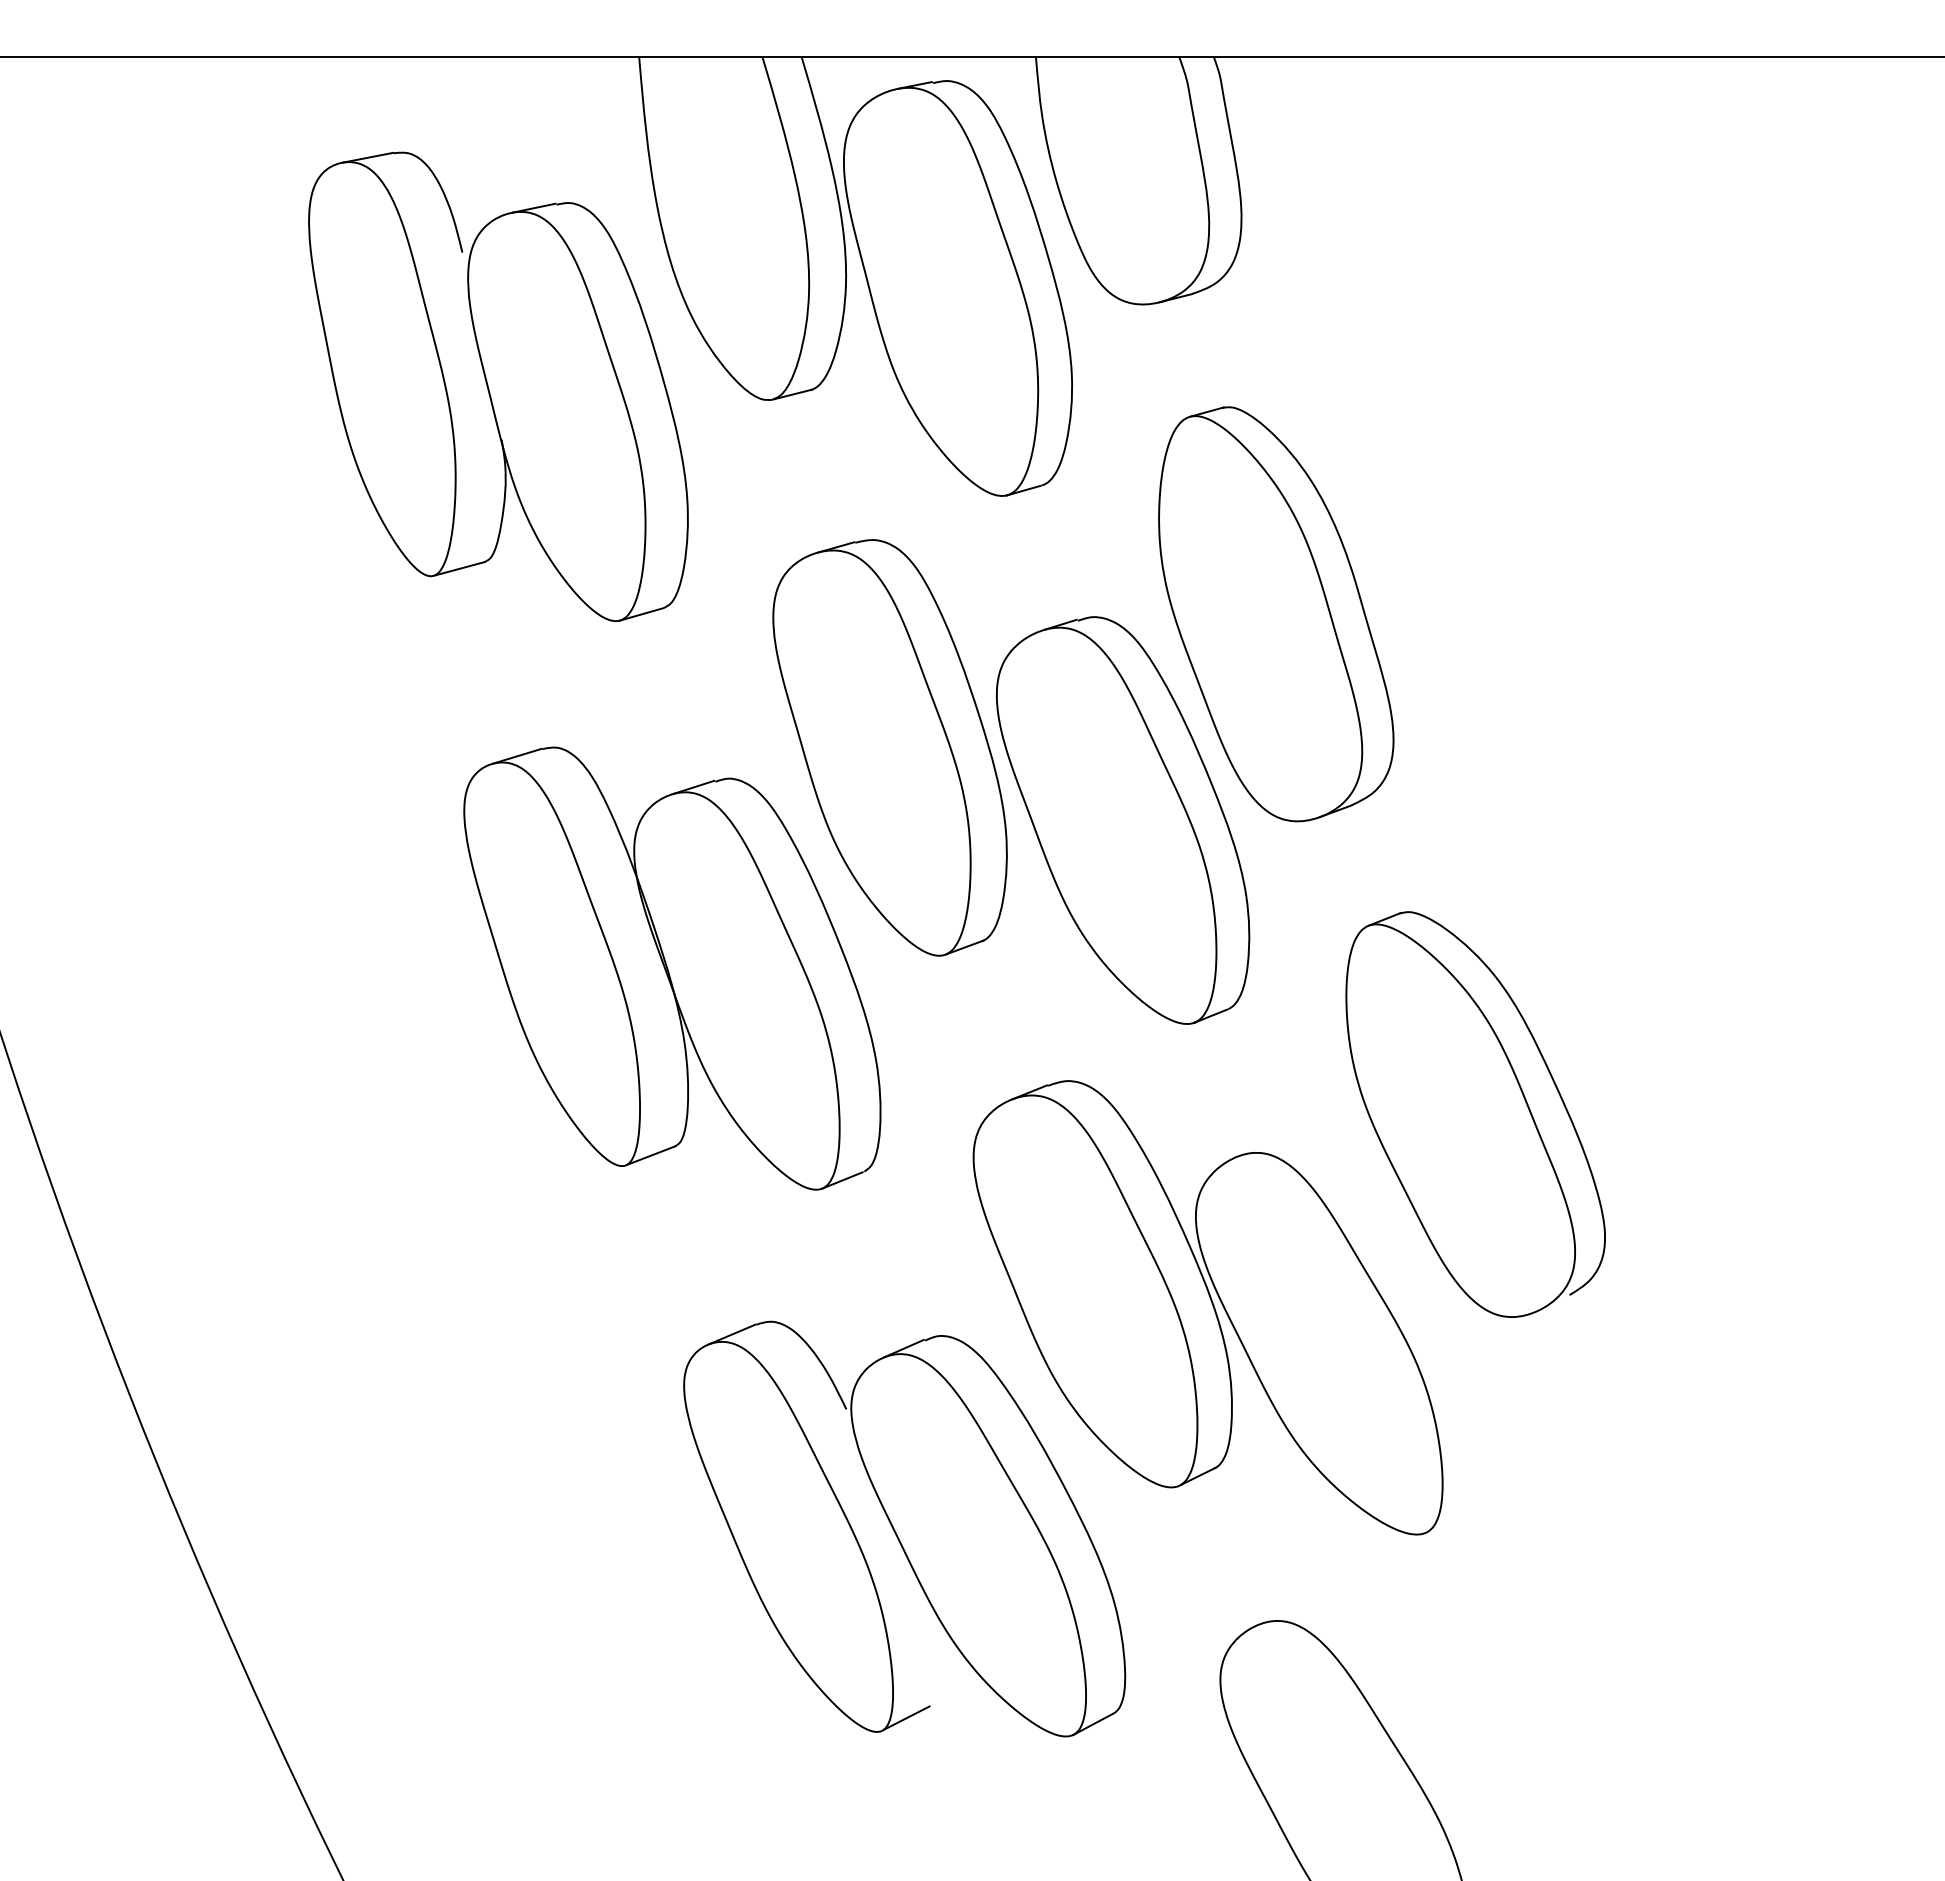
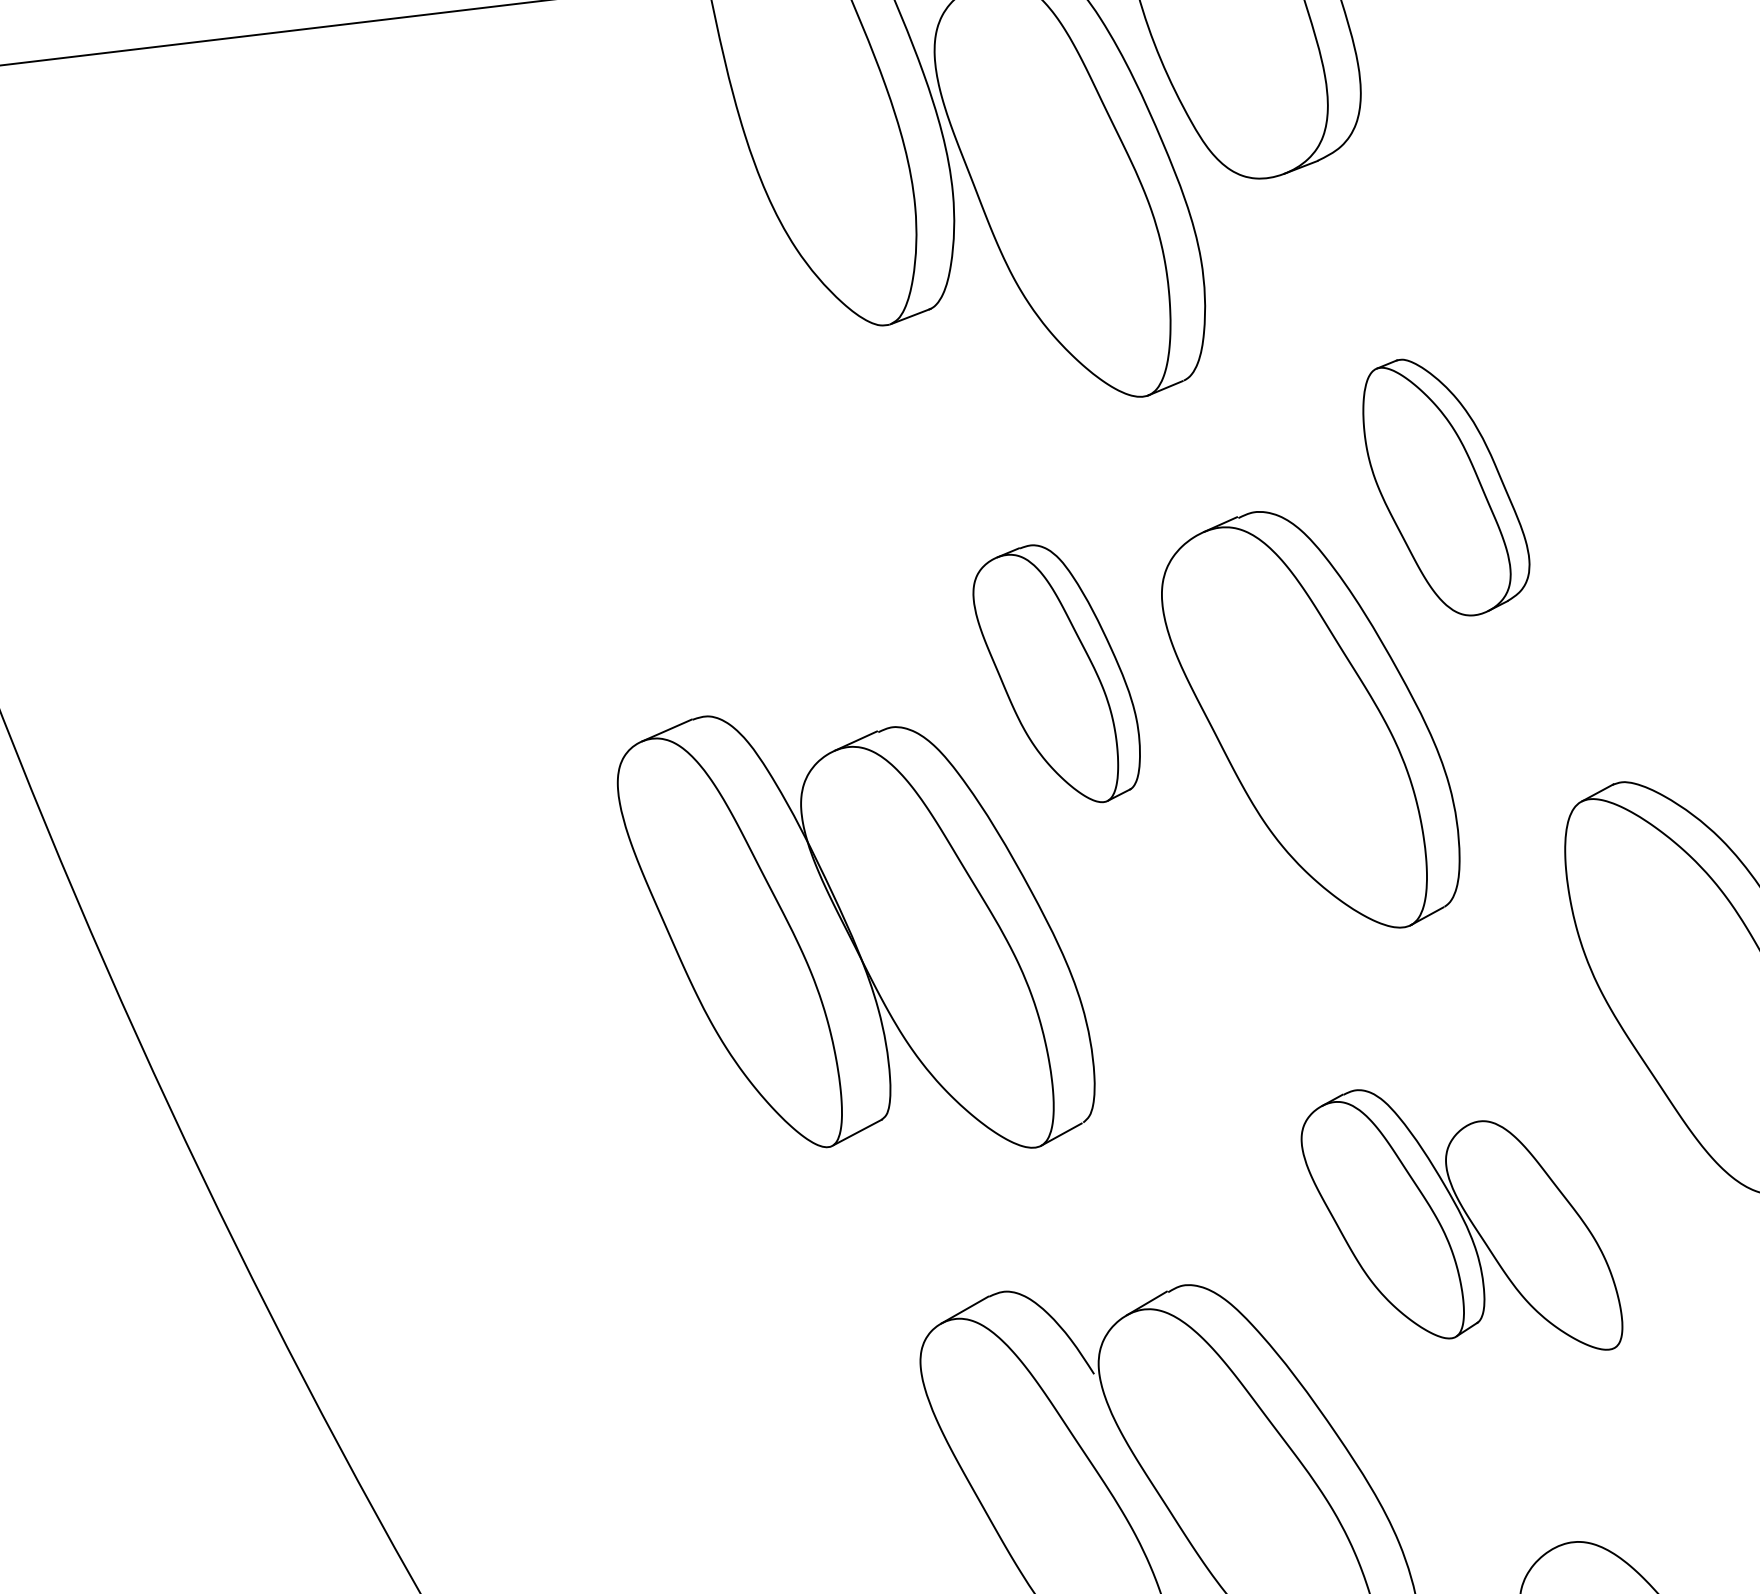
part: (498, 386) -> (601, 344), removed
part: (1276, 614) -> (1445, 486), size x0.6
part: (889, 747) -> (1056, 674), size x0.6
part: (1207, 1307) -> (1460, 1222), size x0.6

